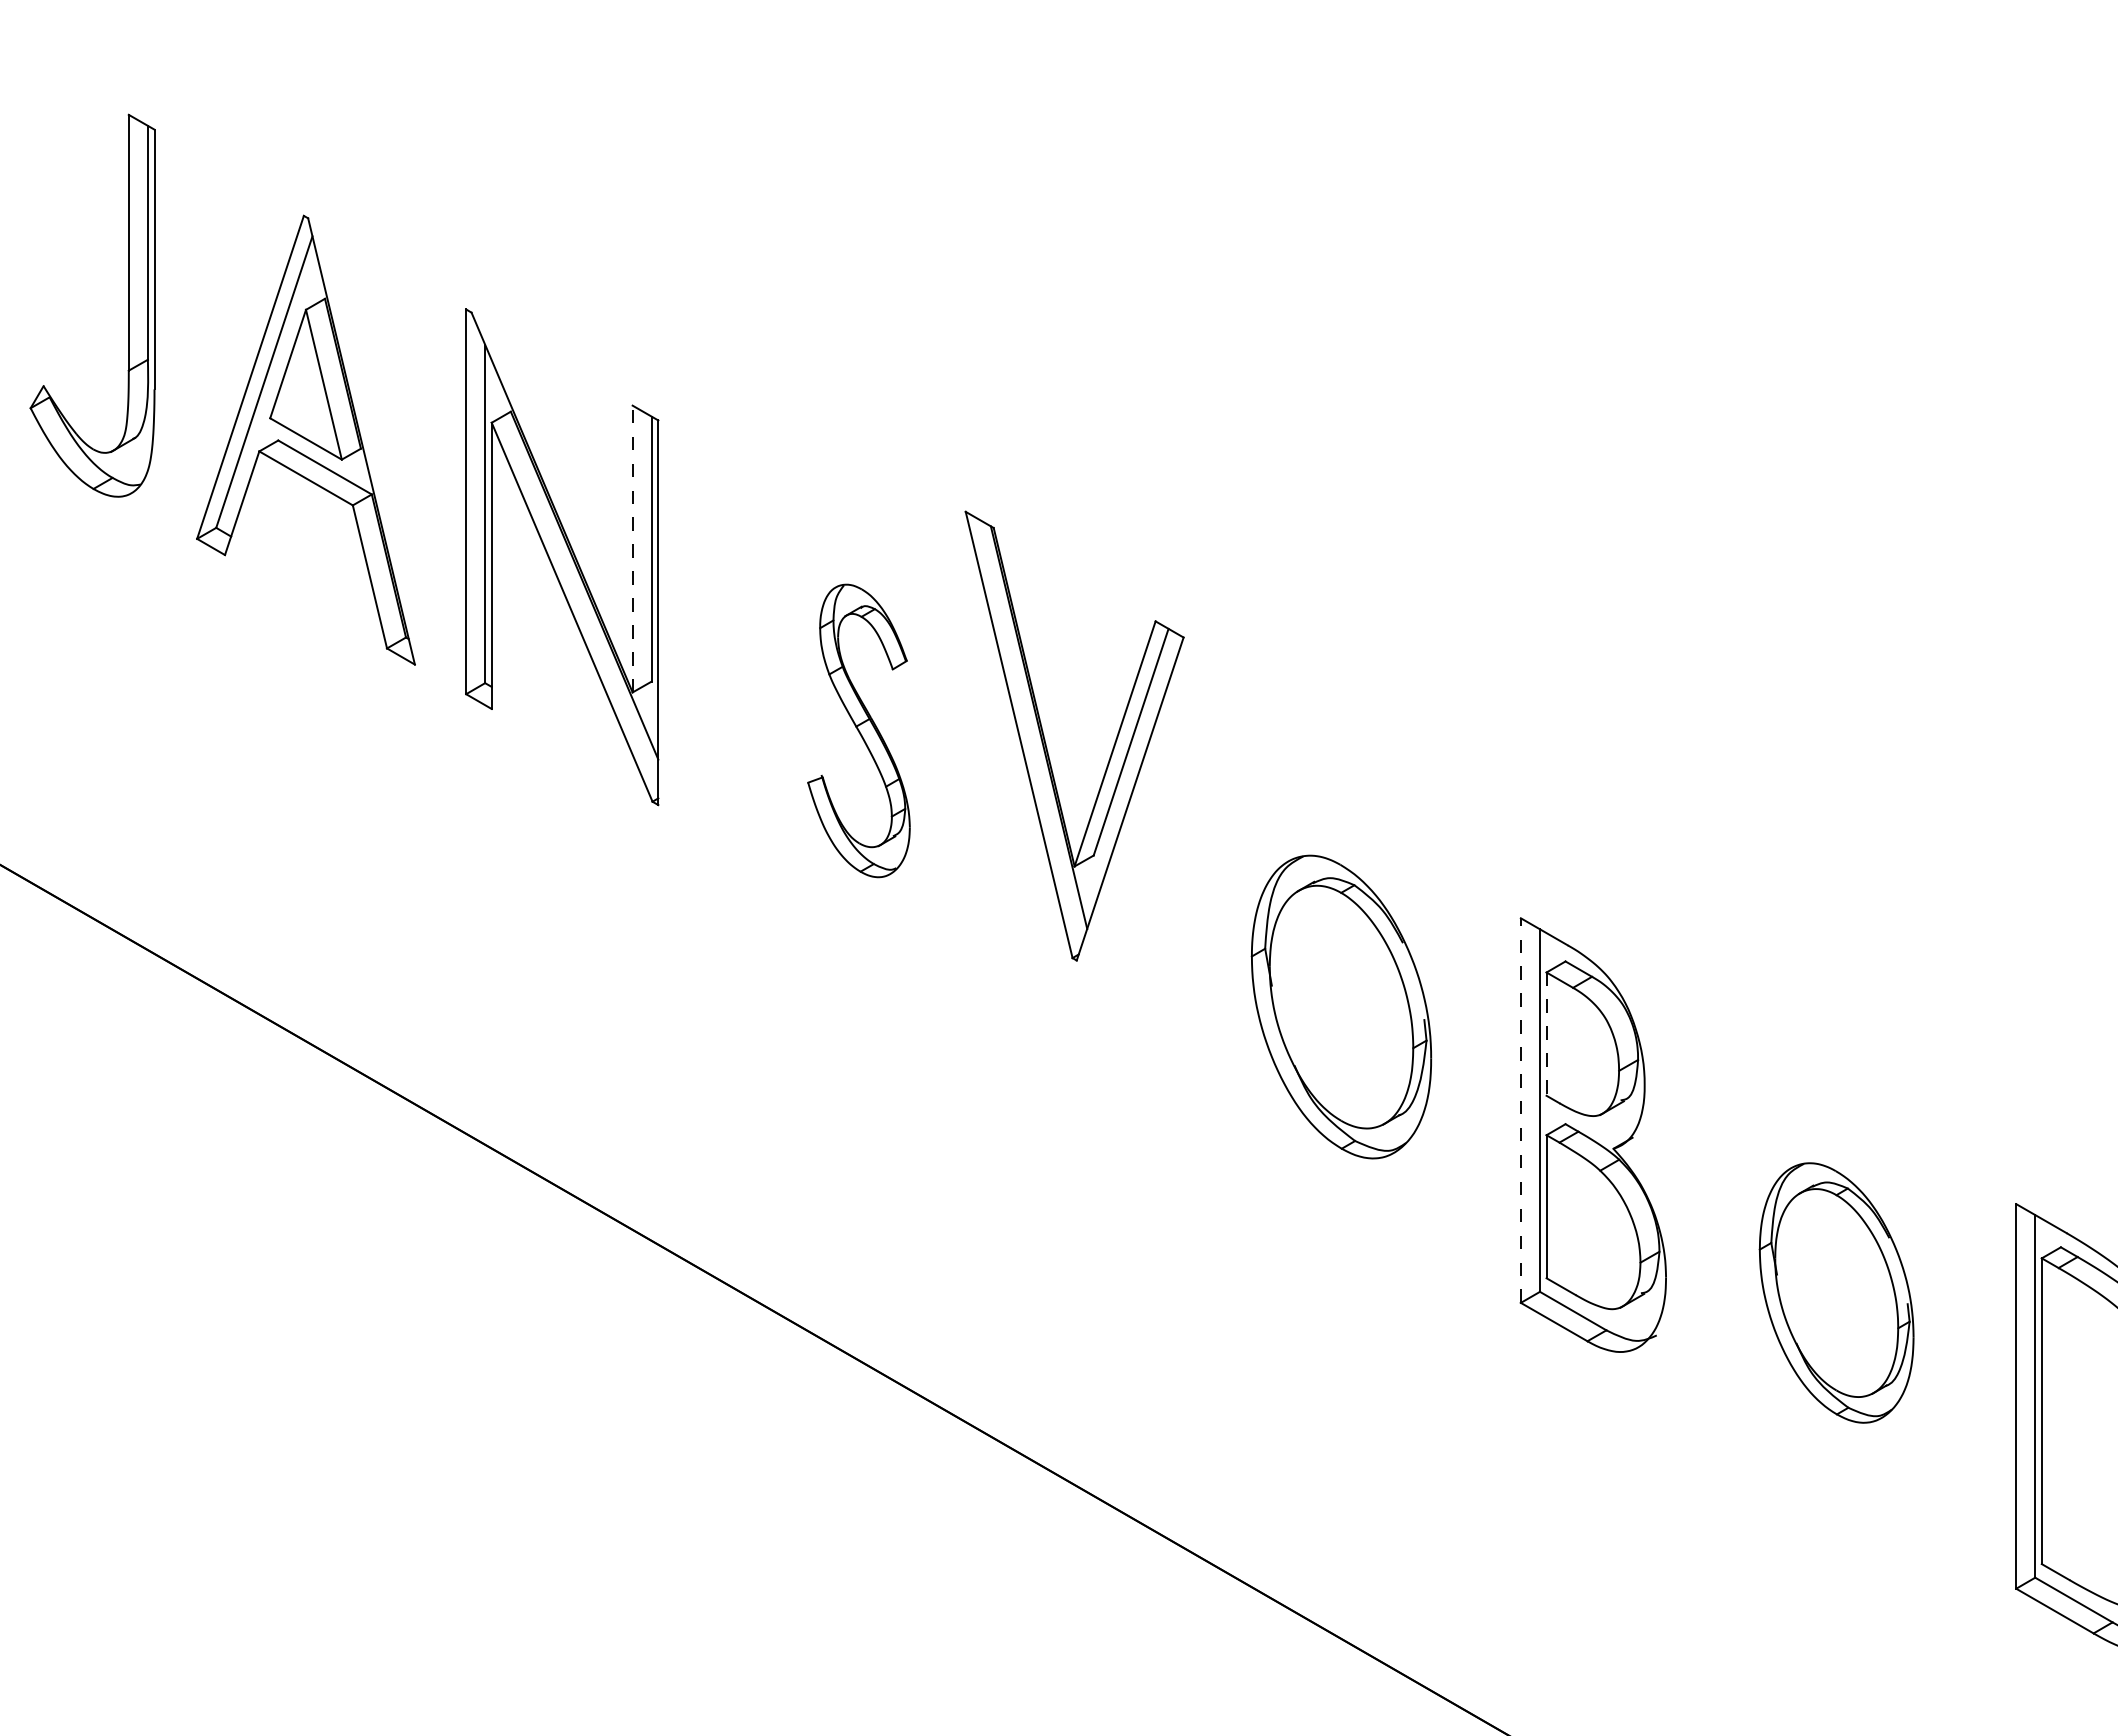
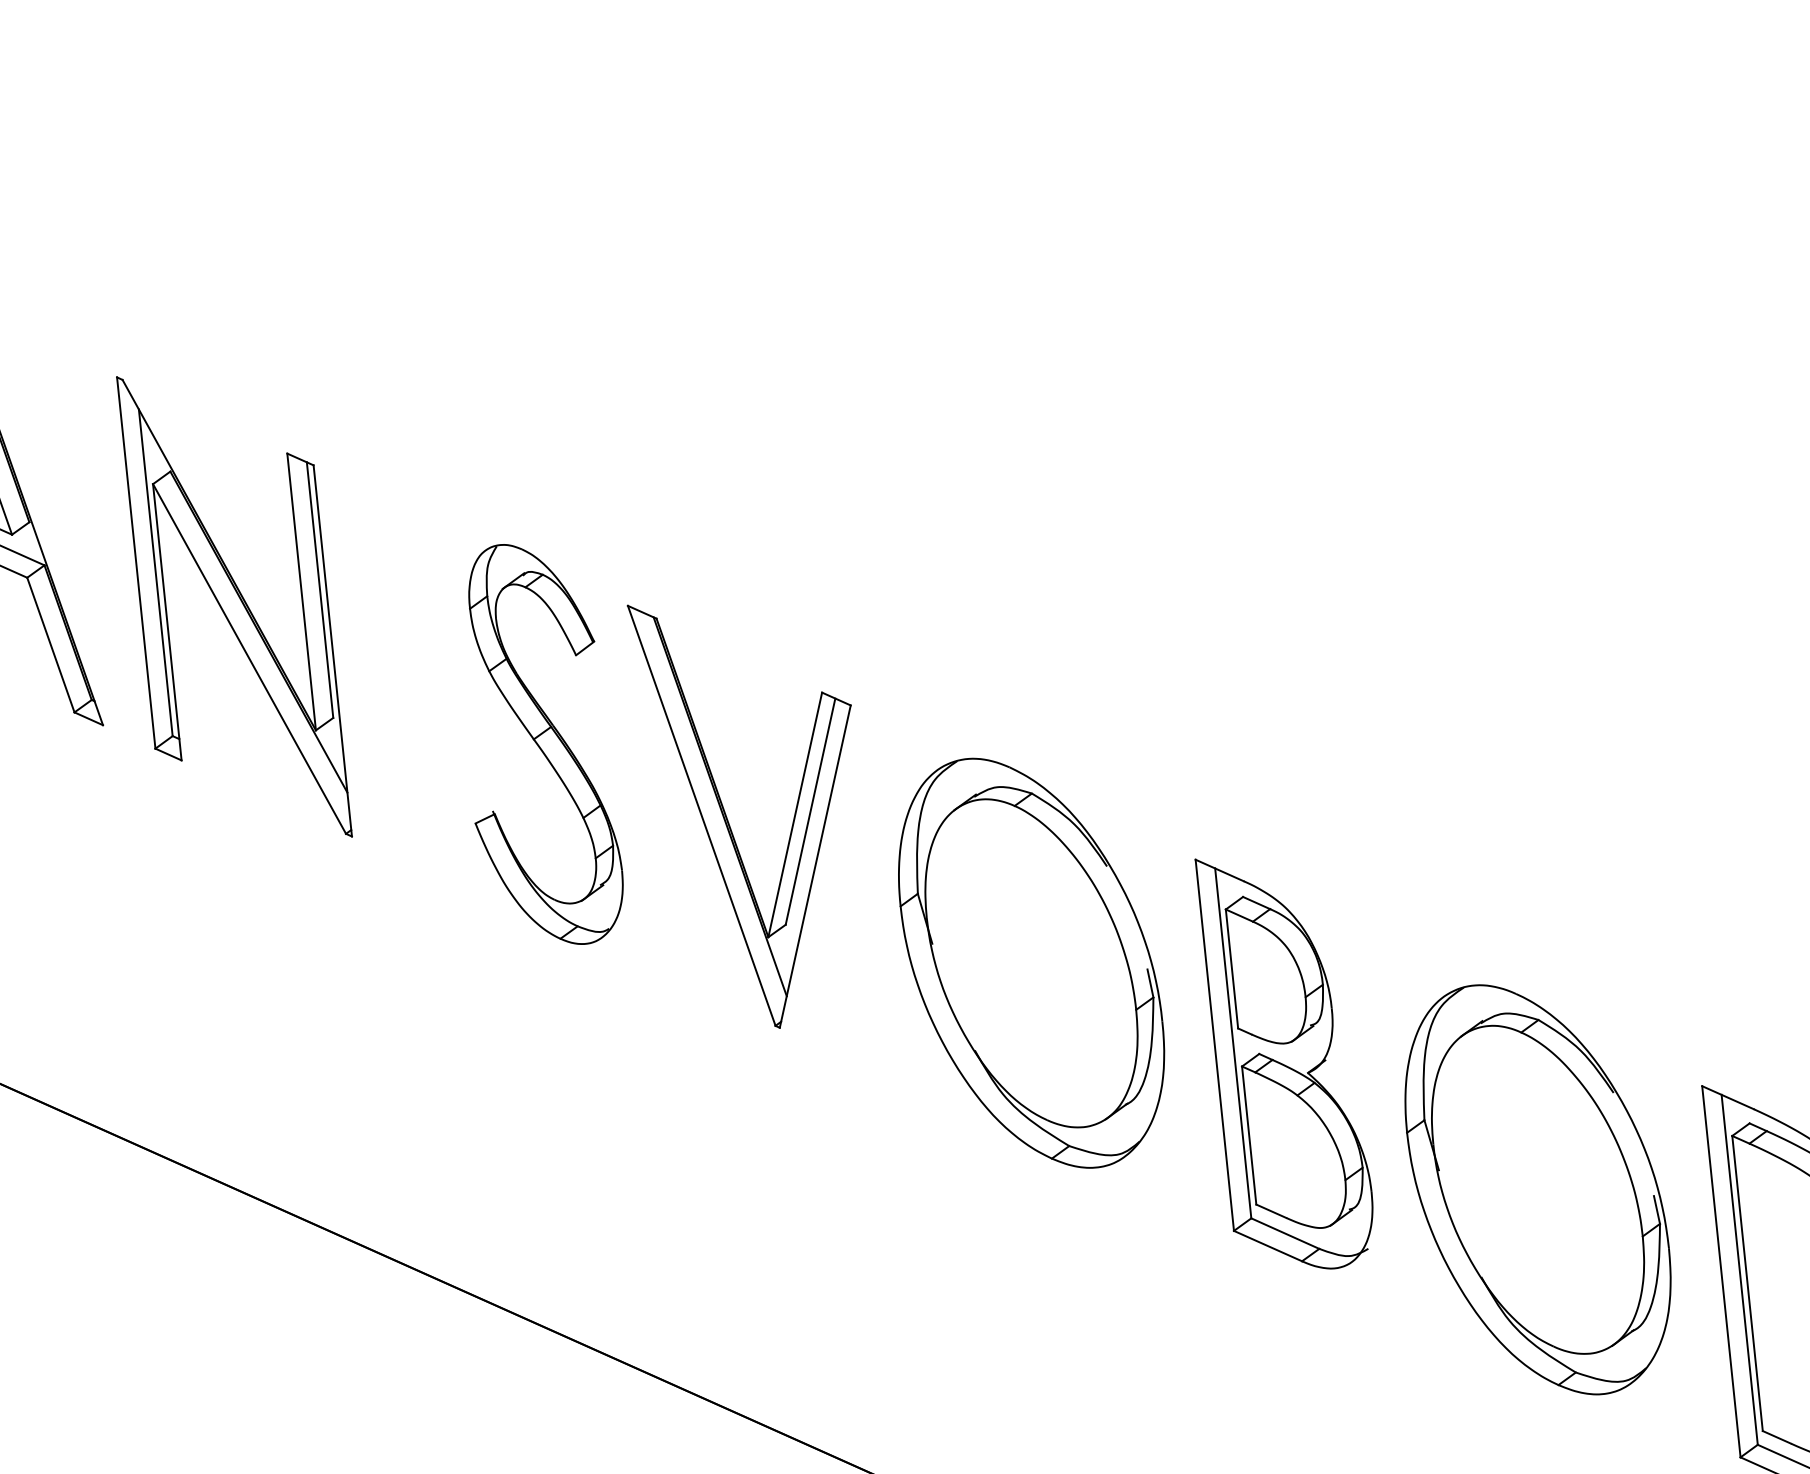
line: (632, 548) -> (301, 591), dashed -> solid
part: (858, 730) -> (537, 744), size x1.43
part: (1046, 743) -> (728, 821), moved
part: (1341, 1006) -> (1031, 962), size x1.43
line: (1546, 1034) -> (1231, 969), dashed -> solid
line: (1520, 1110) -> (1214, 1045), dashed -> solid
part: (1836, 1292) -> (1537, 1189), size x1.67

